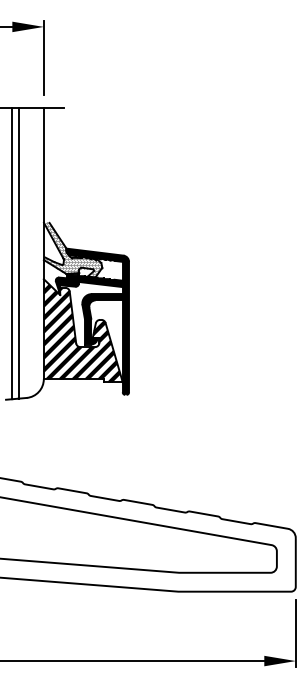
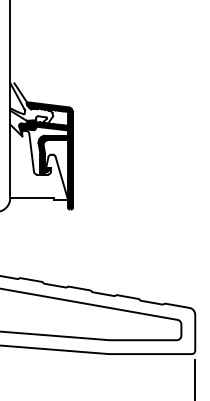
hatch: (72, 249) -> (31, 102), removed
hatch: (82, 331) -> (38, 163), removed

